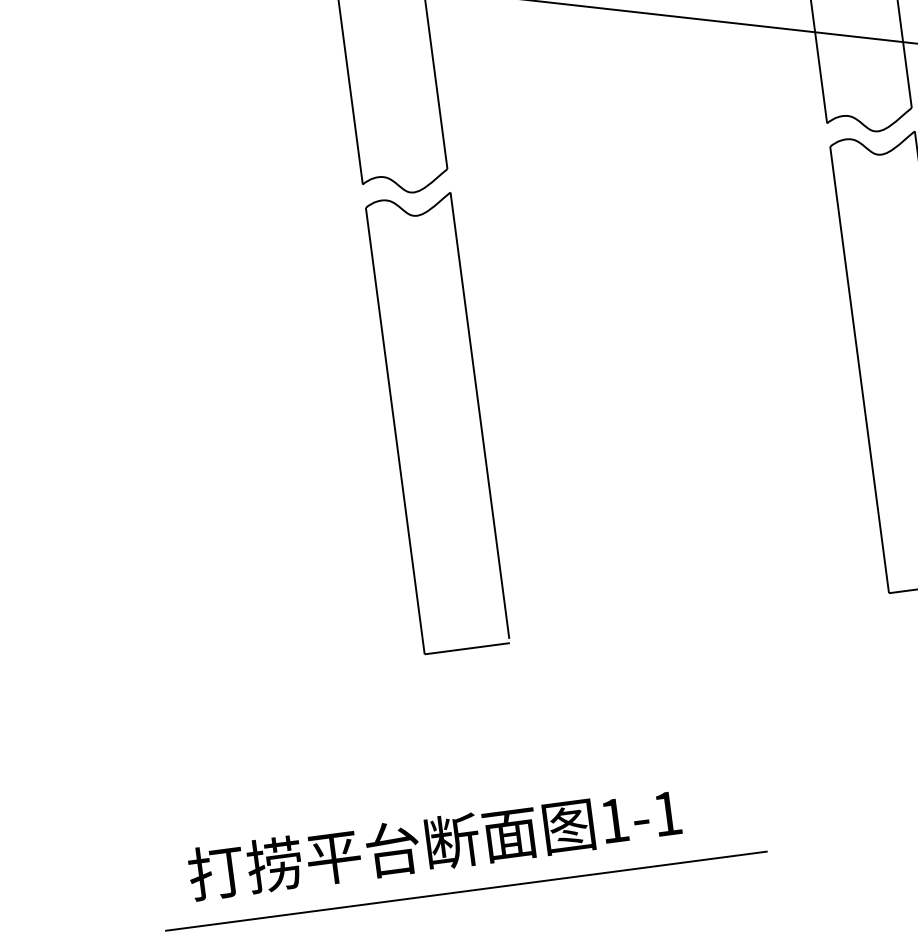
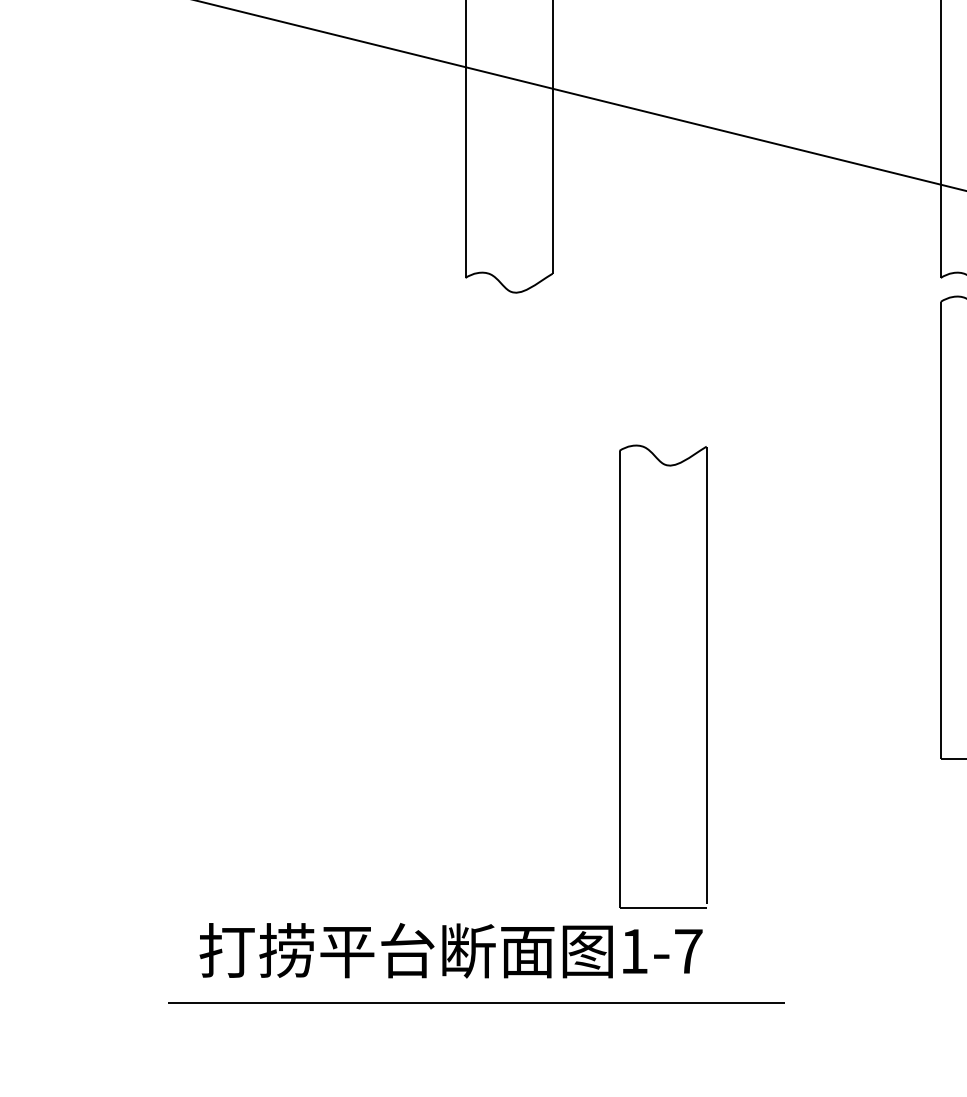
part: (395, 428) -> (620, 676), moved
text: (667, 813) -> (688, 951), 1-1 -> 1-7

